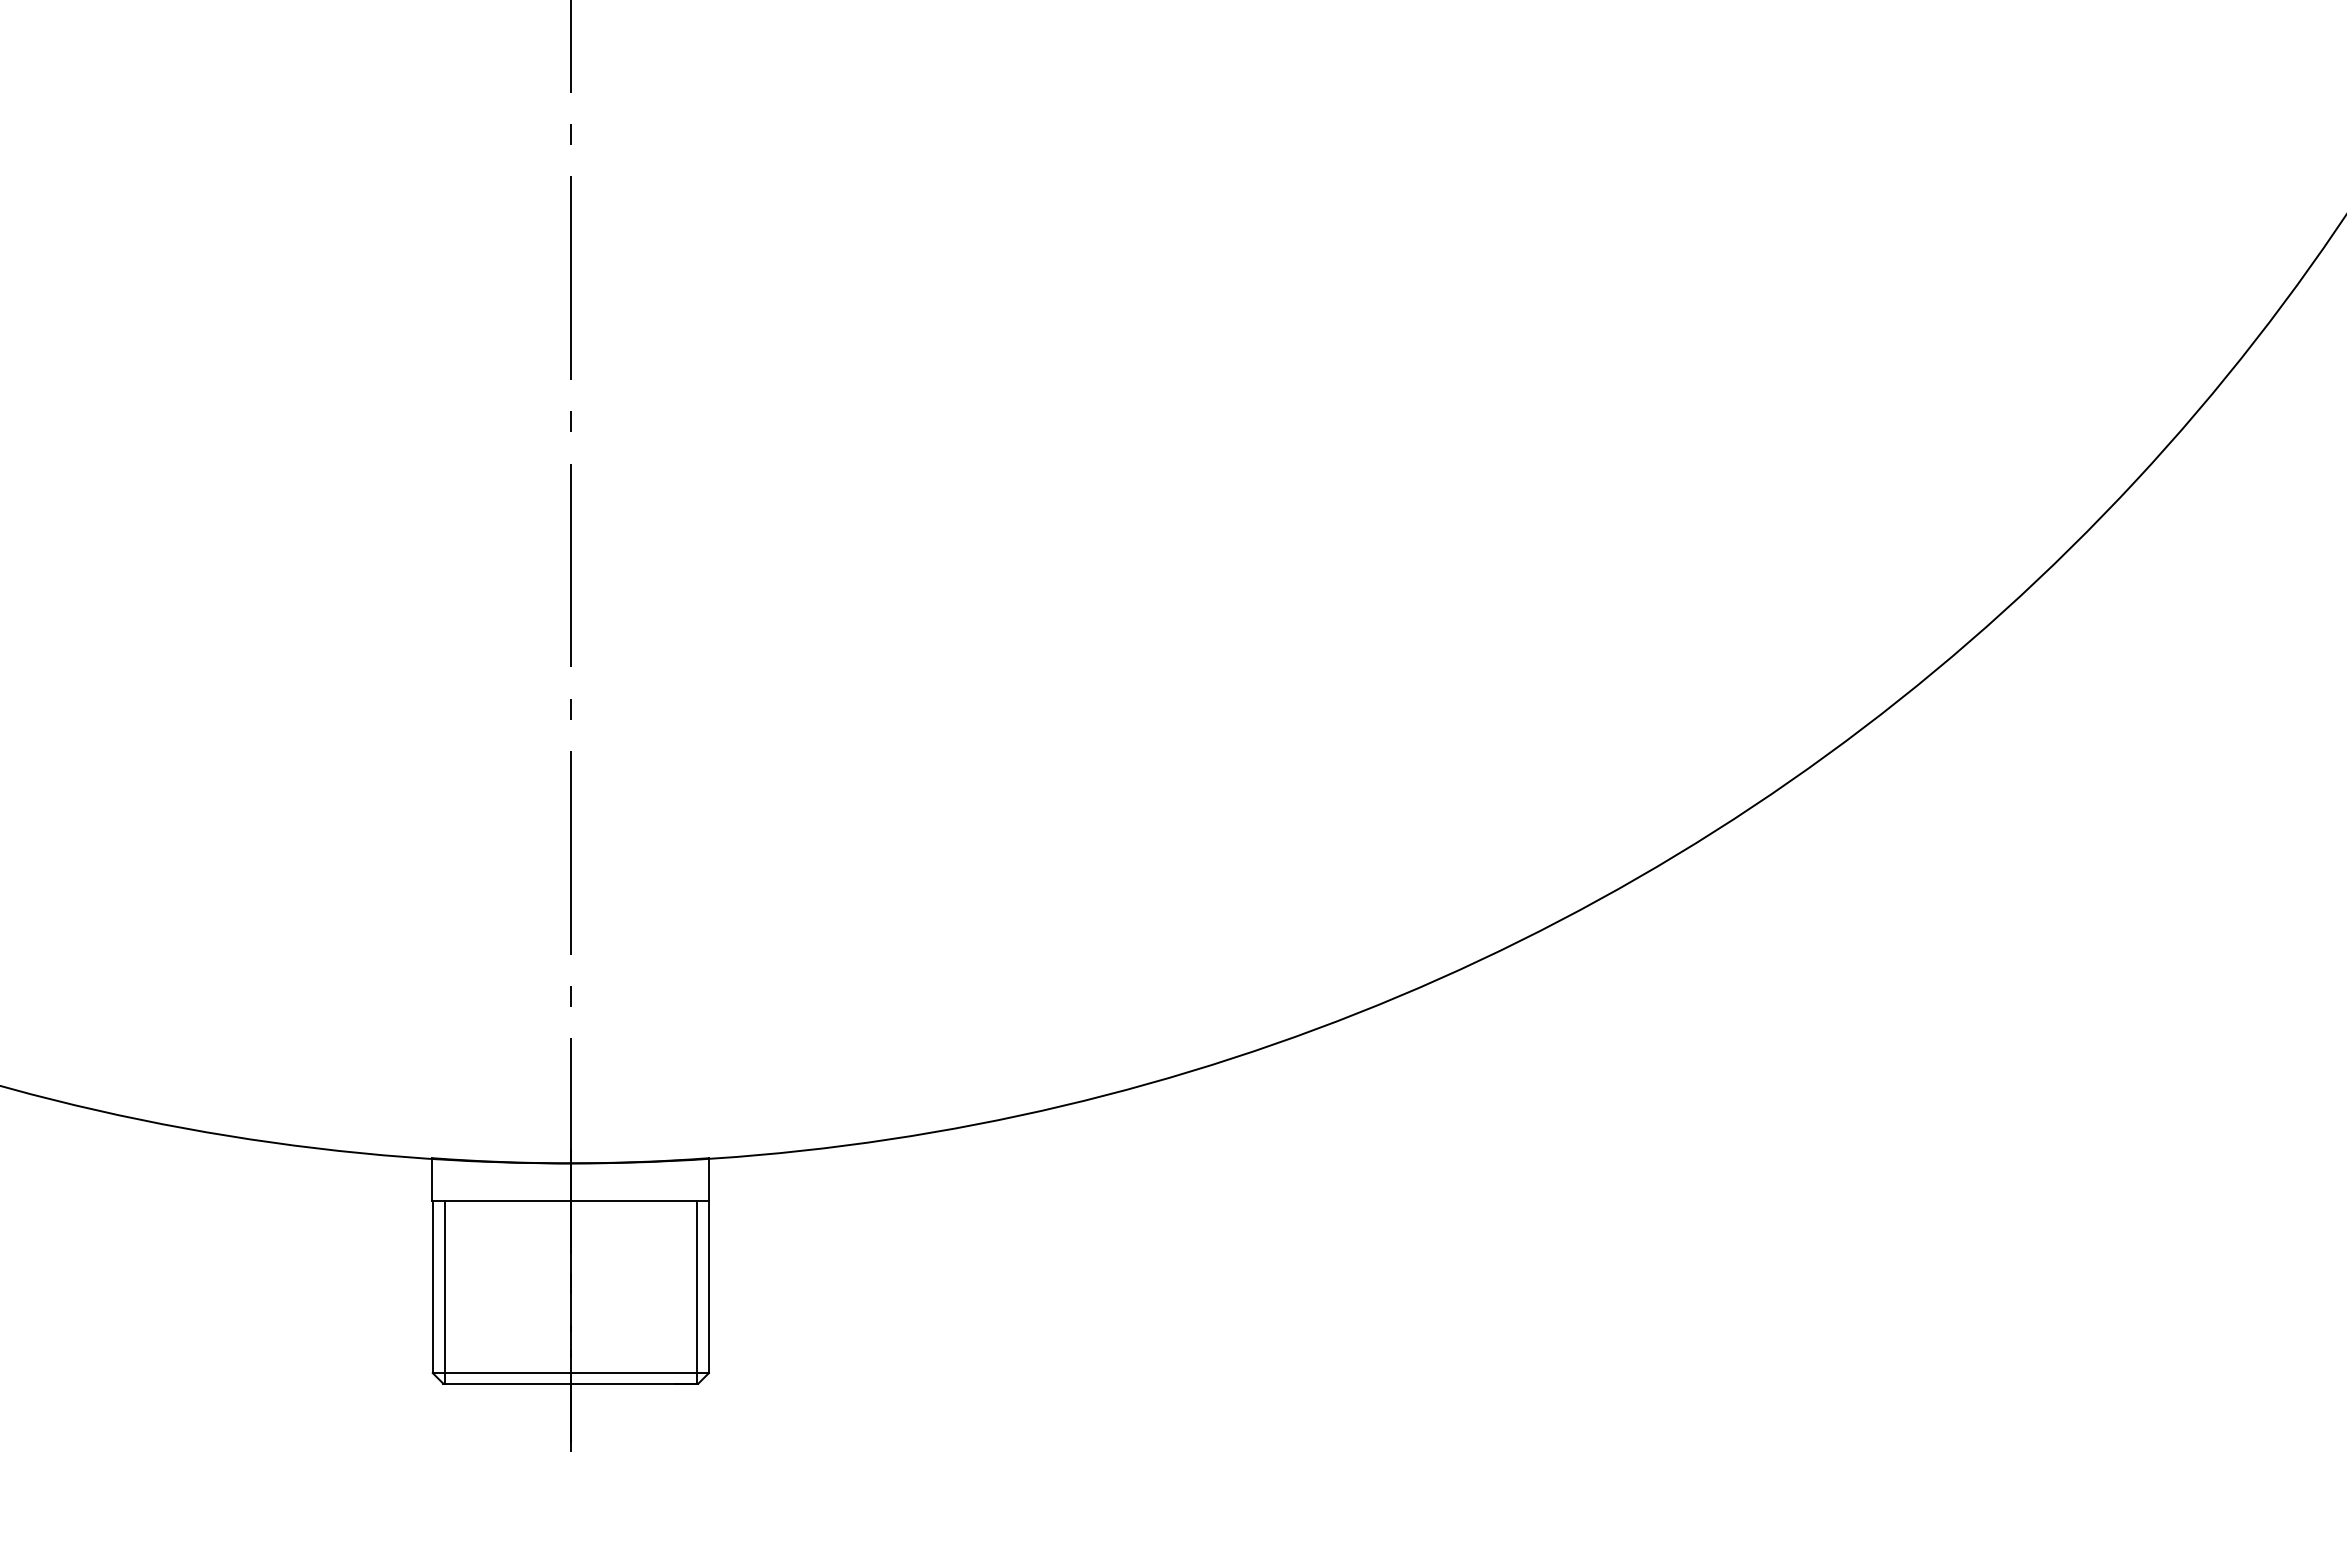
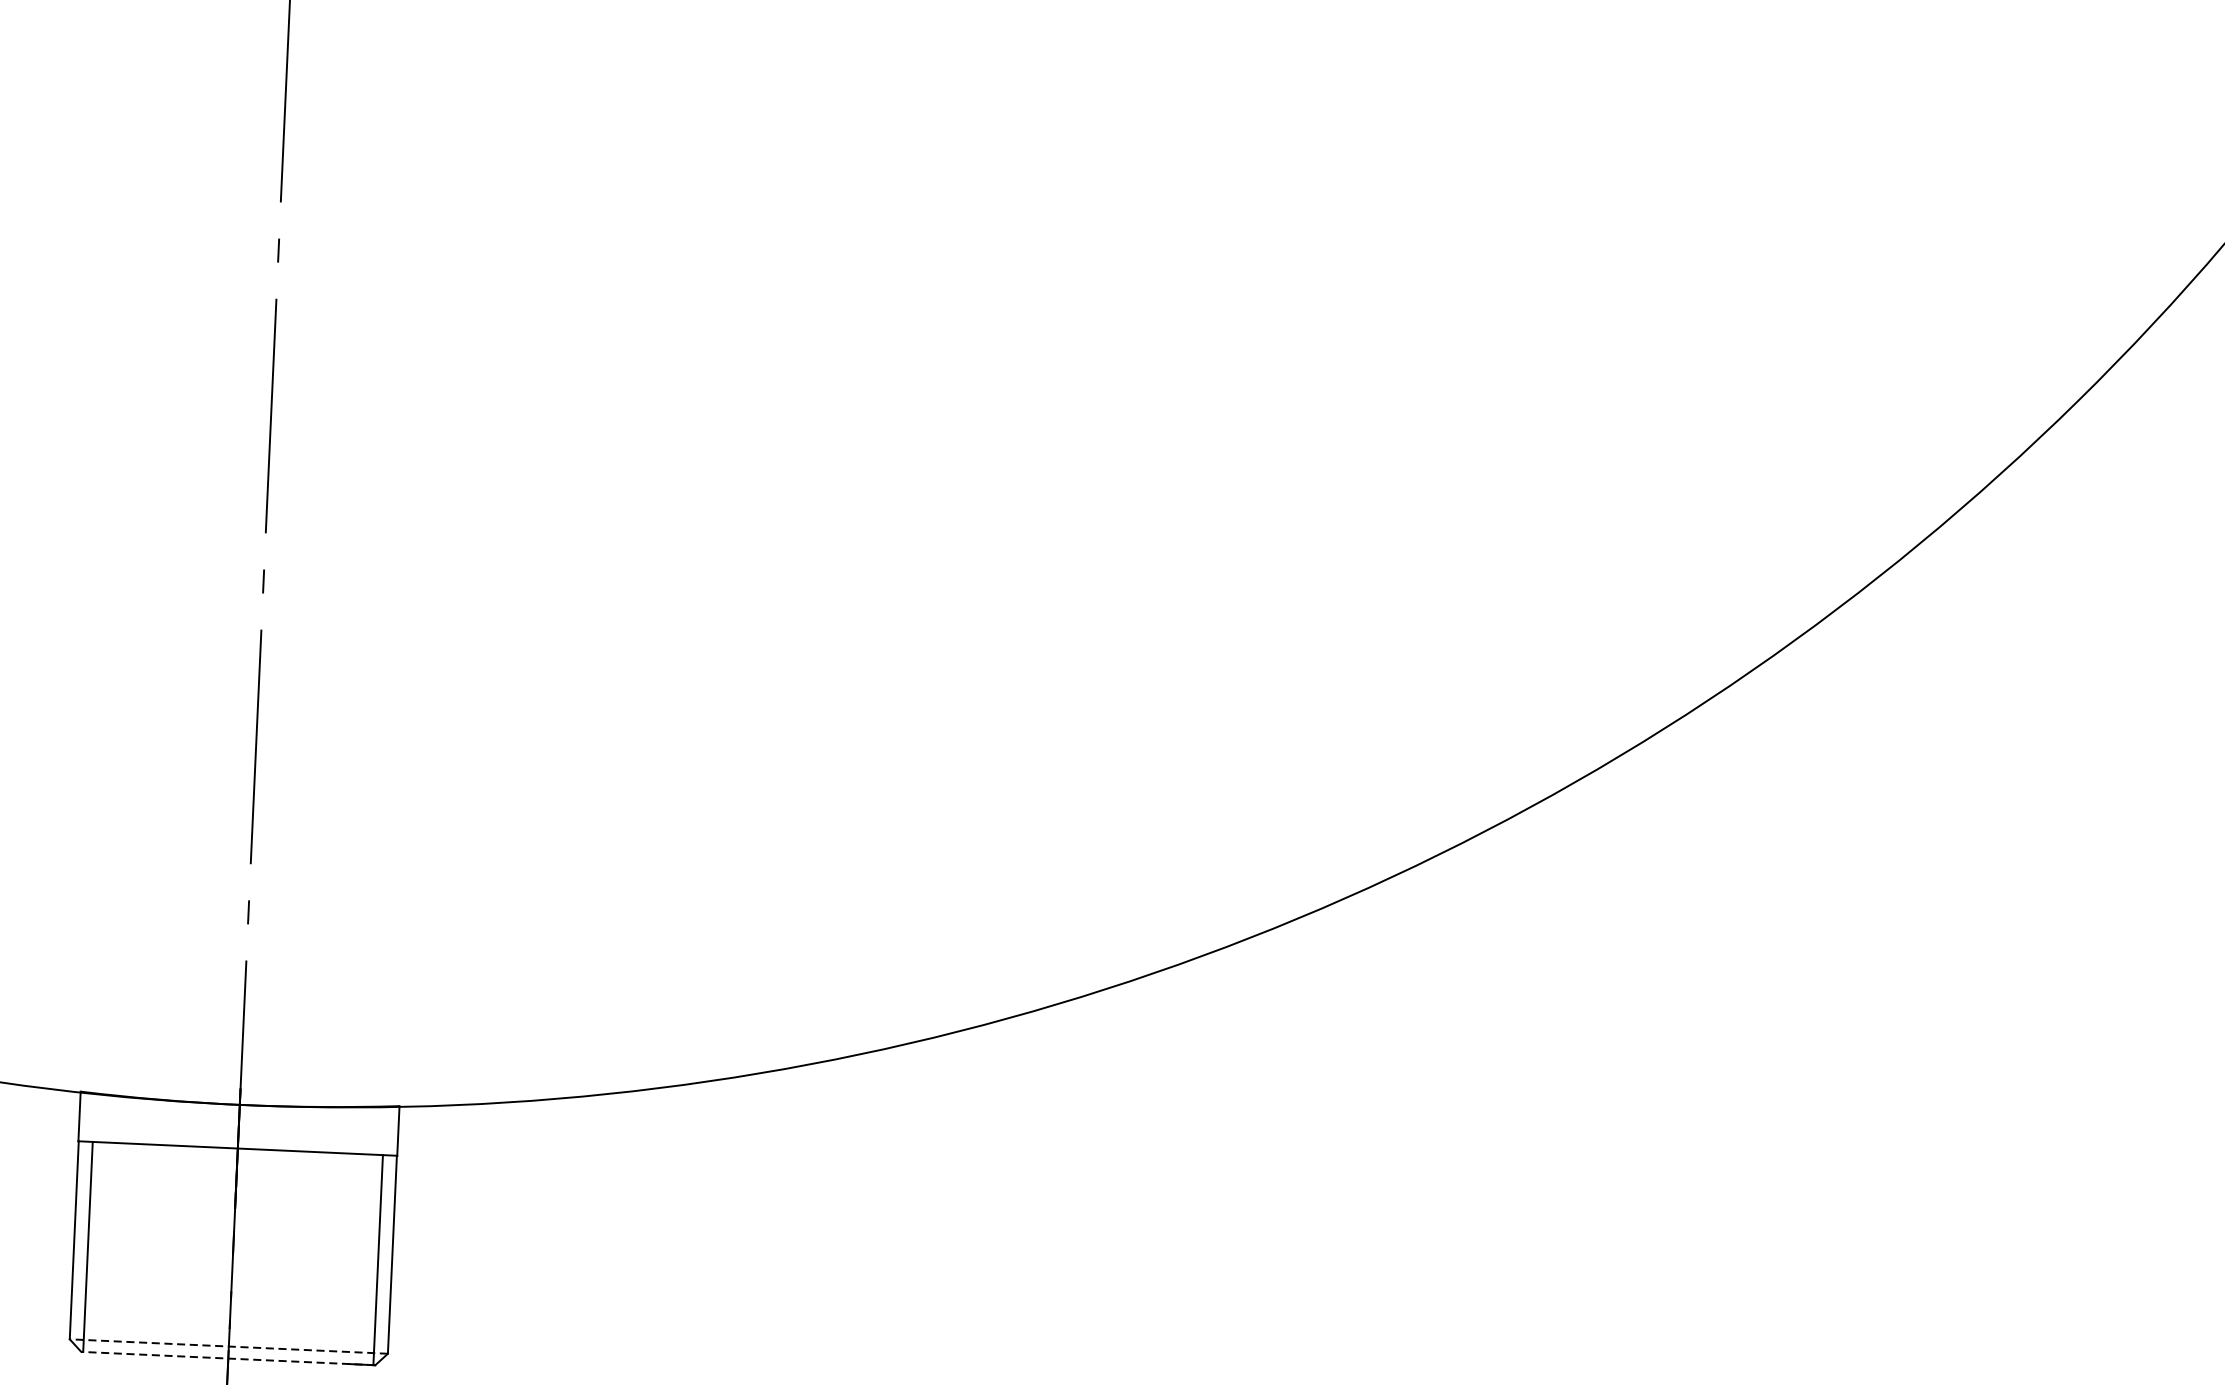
line: (570, 1373) -> (228, 1346), solid -> dashed
line: (570, 1383) -> (227, 1358), solid -> dashed

